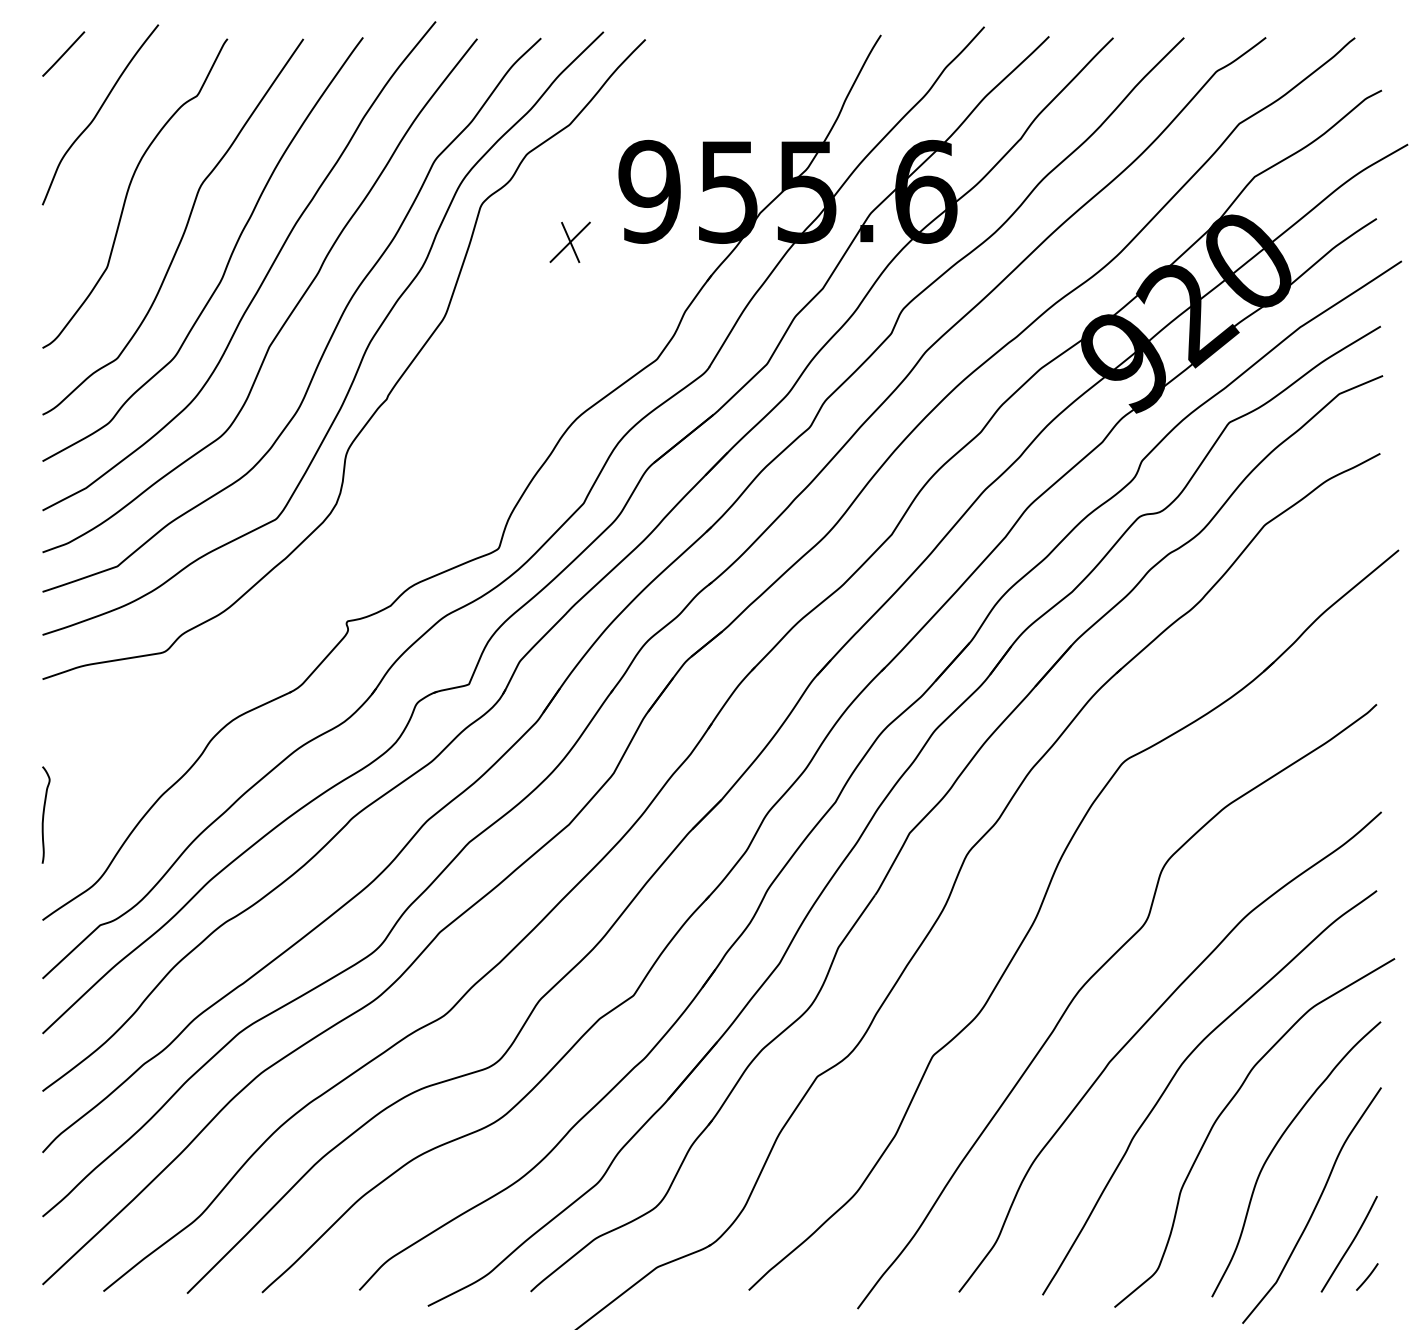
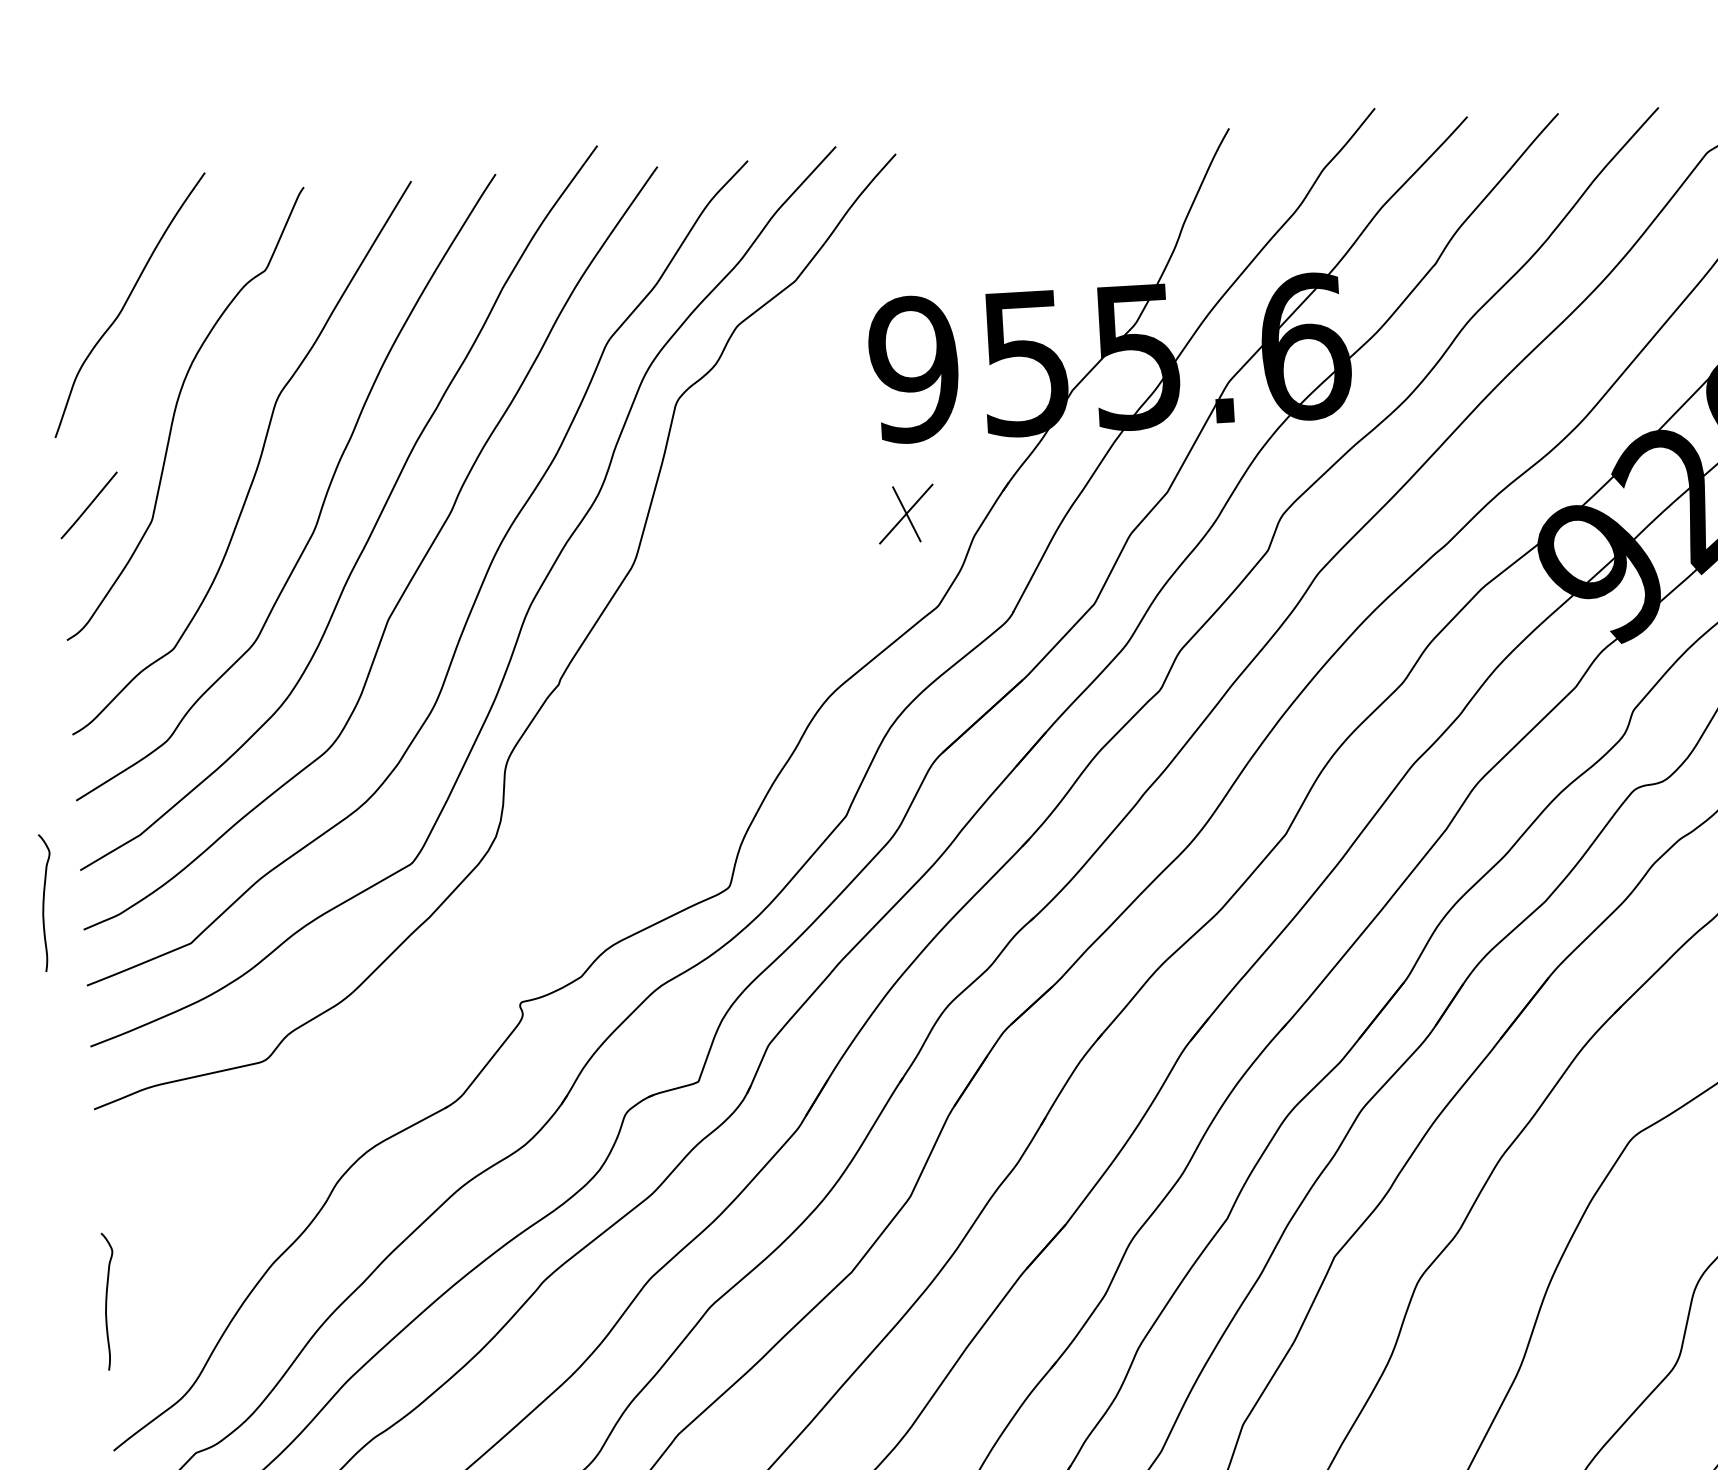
line: (63, 53) -> (88, 504), moved
part: (569, 241) -> (905, 512), moved
curve: (16, 531) -> (45, 902), added

